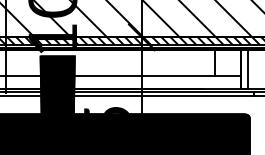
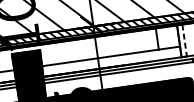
line: (247, 69) -> (184, 40), solid -> dashed

